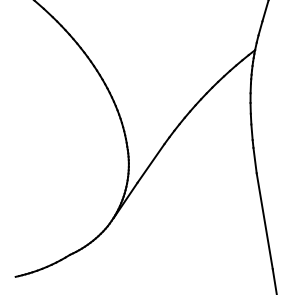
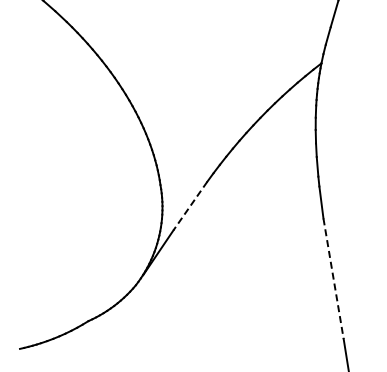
line: (151, 163) -> (190, 206), solid -> dashed
line: (264, 221) -> (333, 279), solid -> dashed

